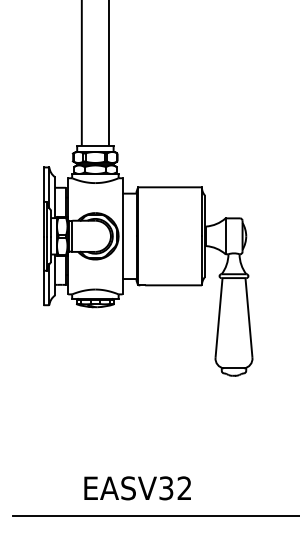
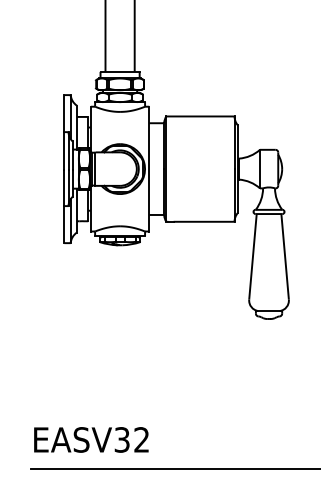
text: (137, 488) -> (91, 440), moved

